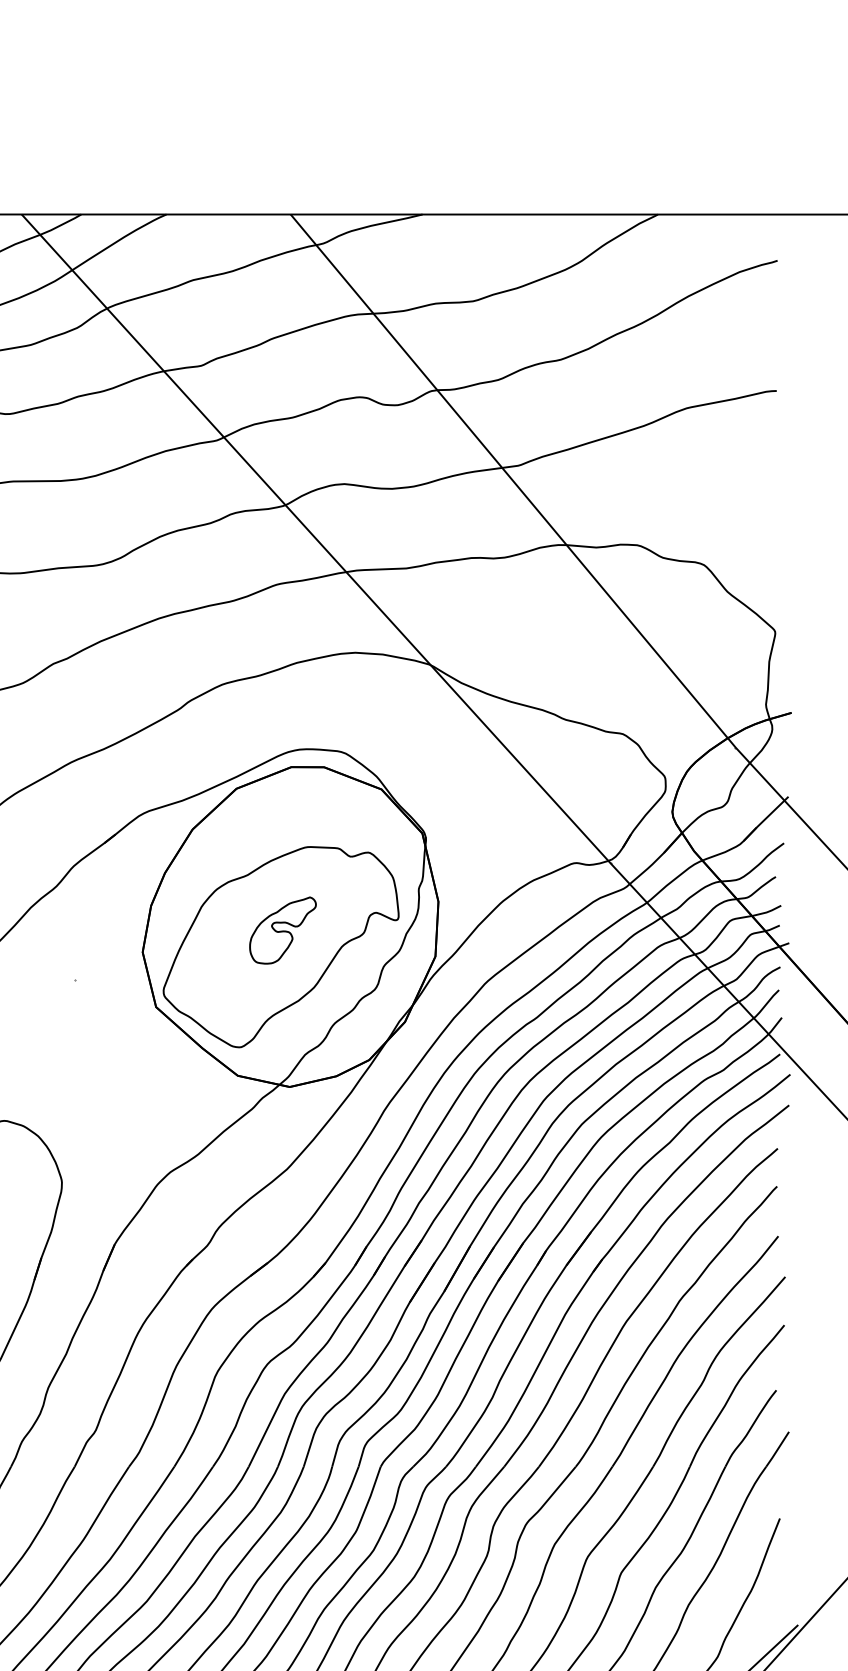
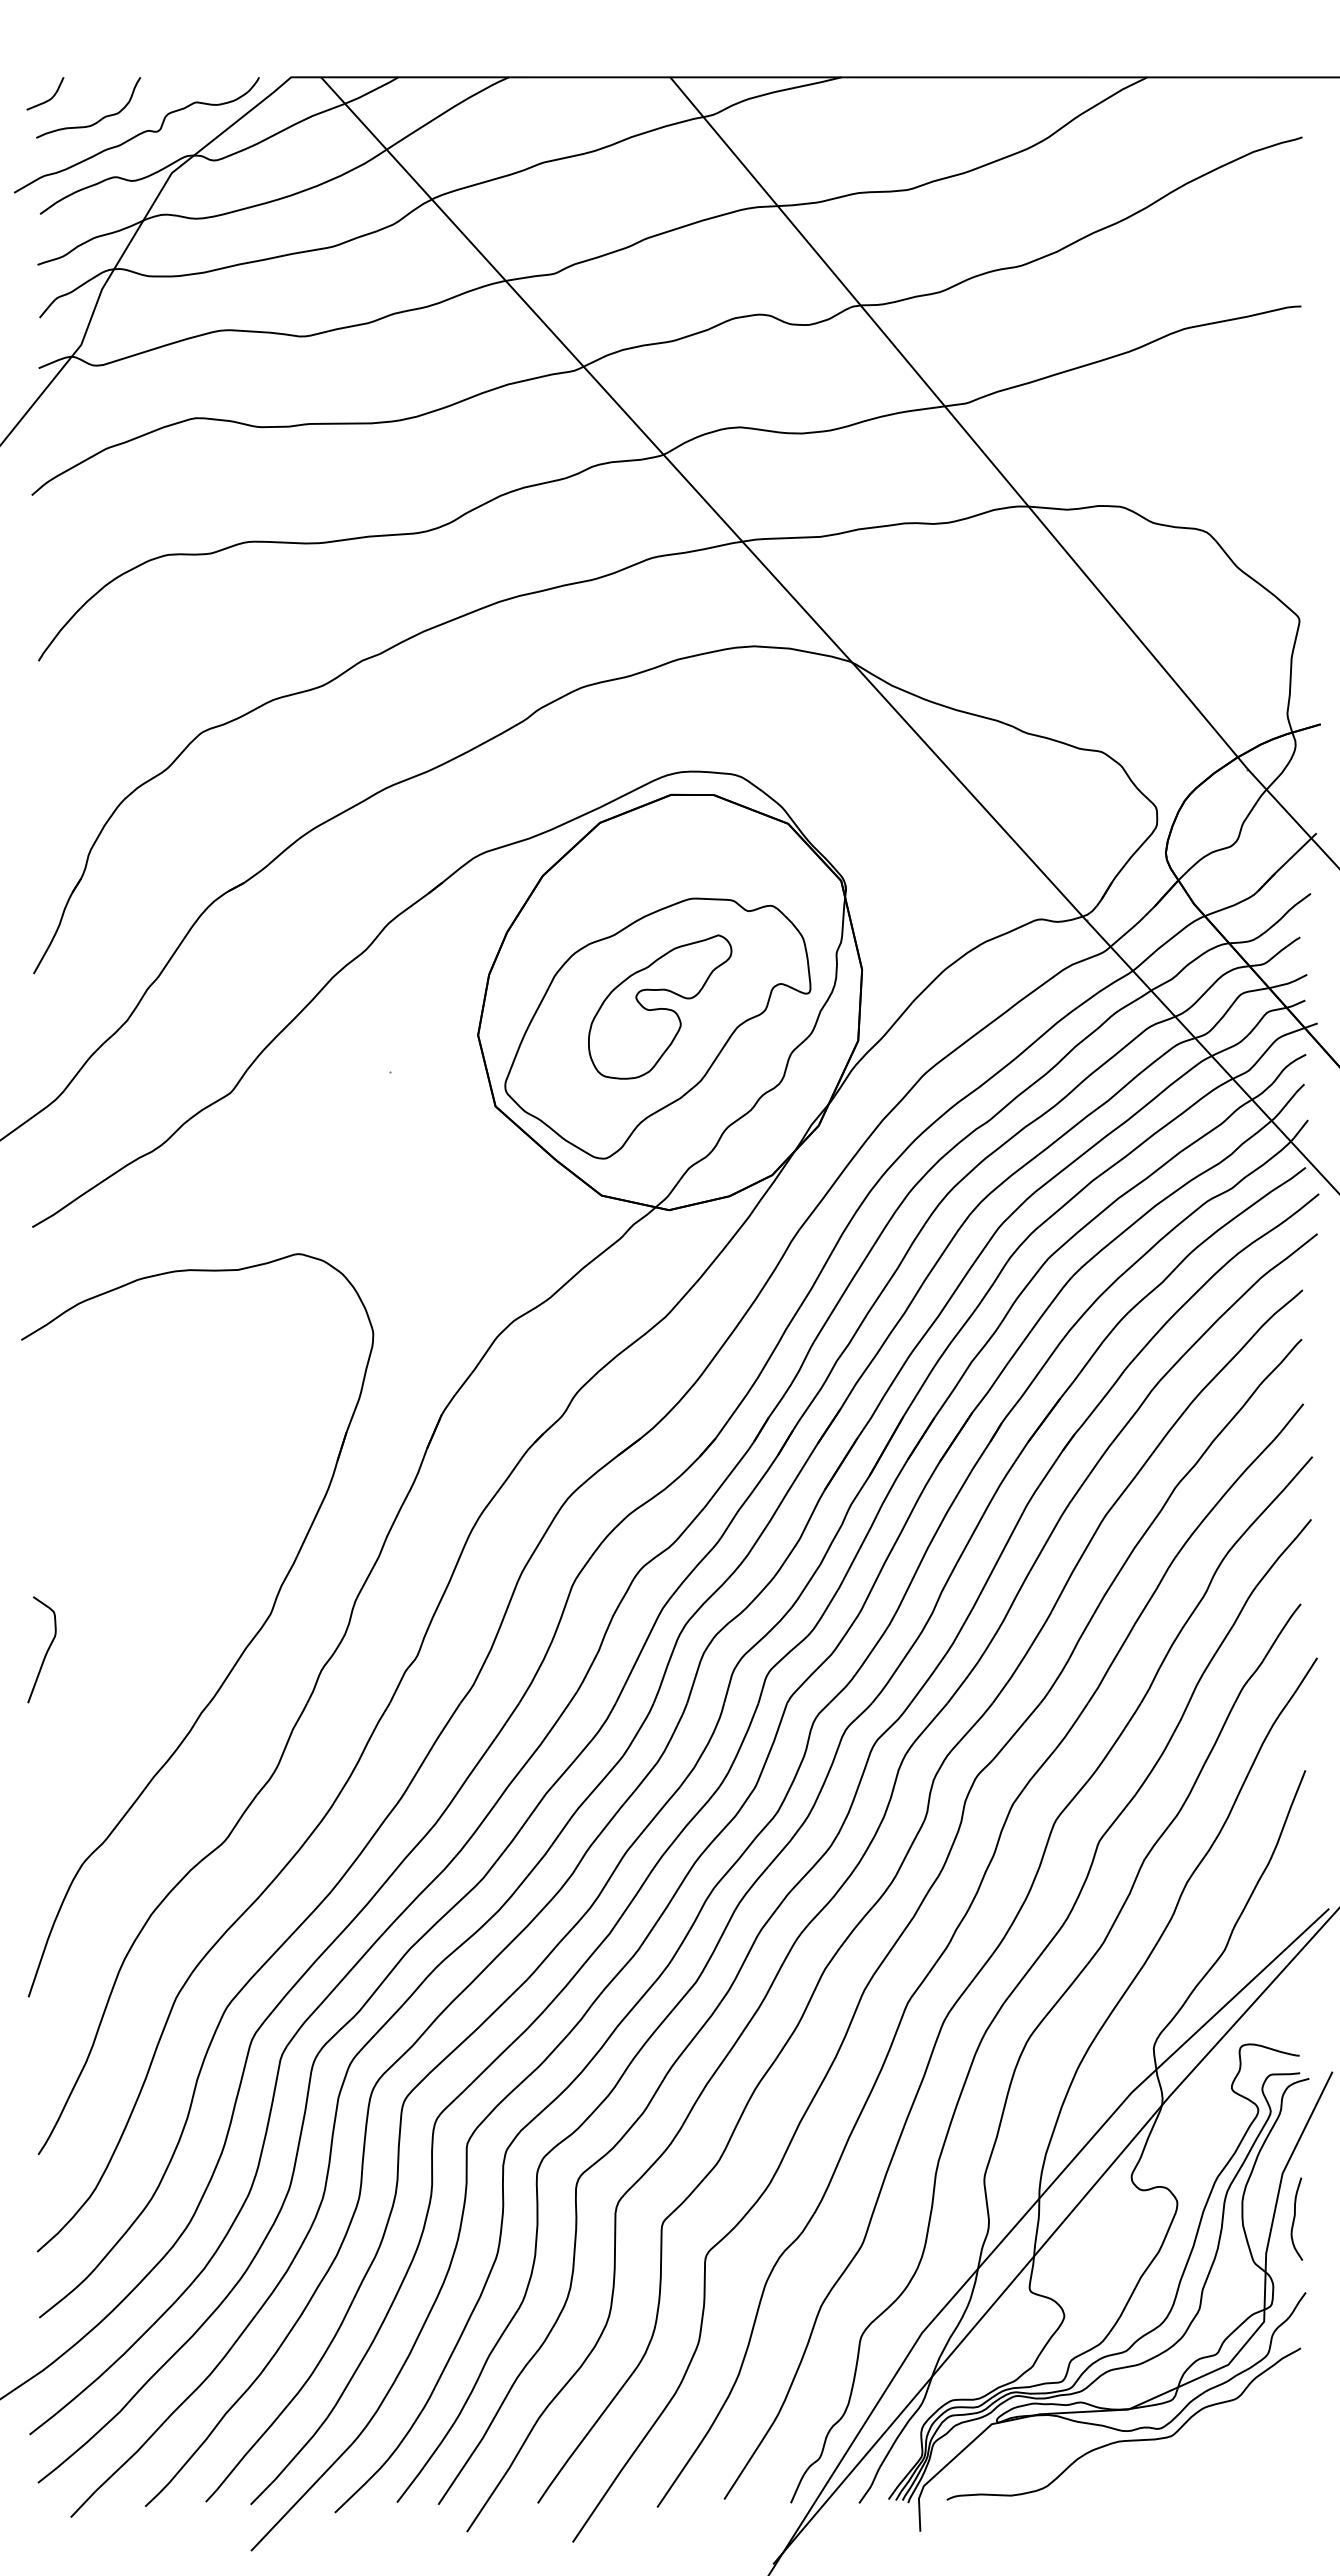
part: (283, 930) -> (660, 1006), size x1.67

